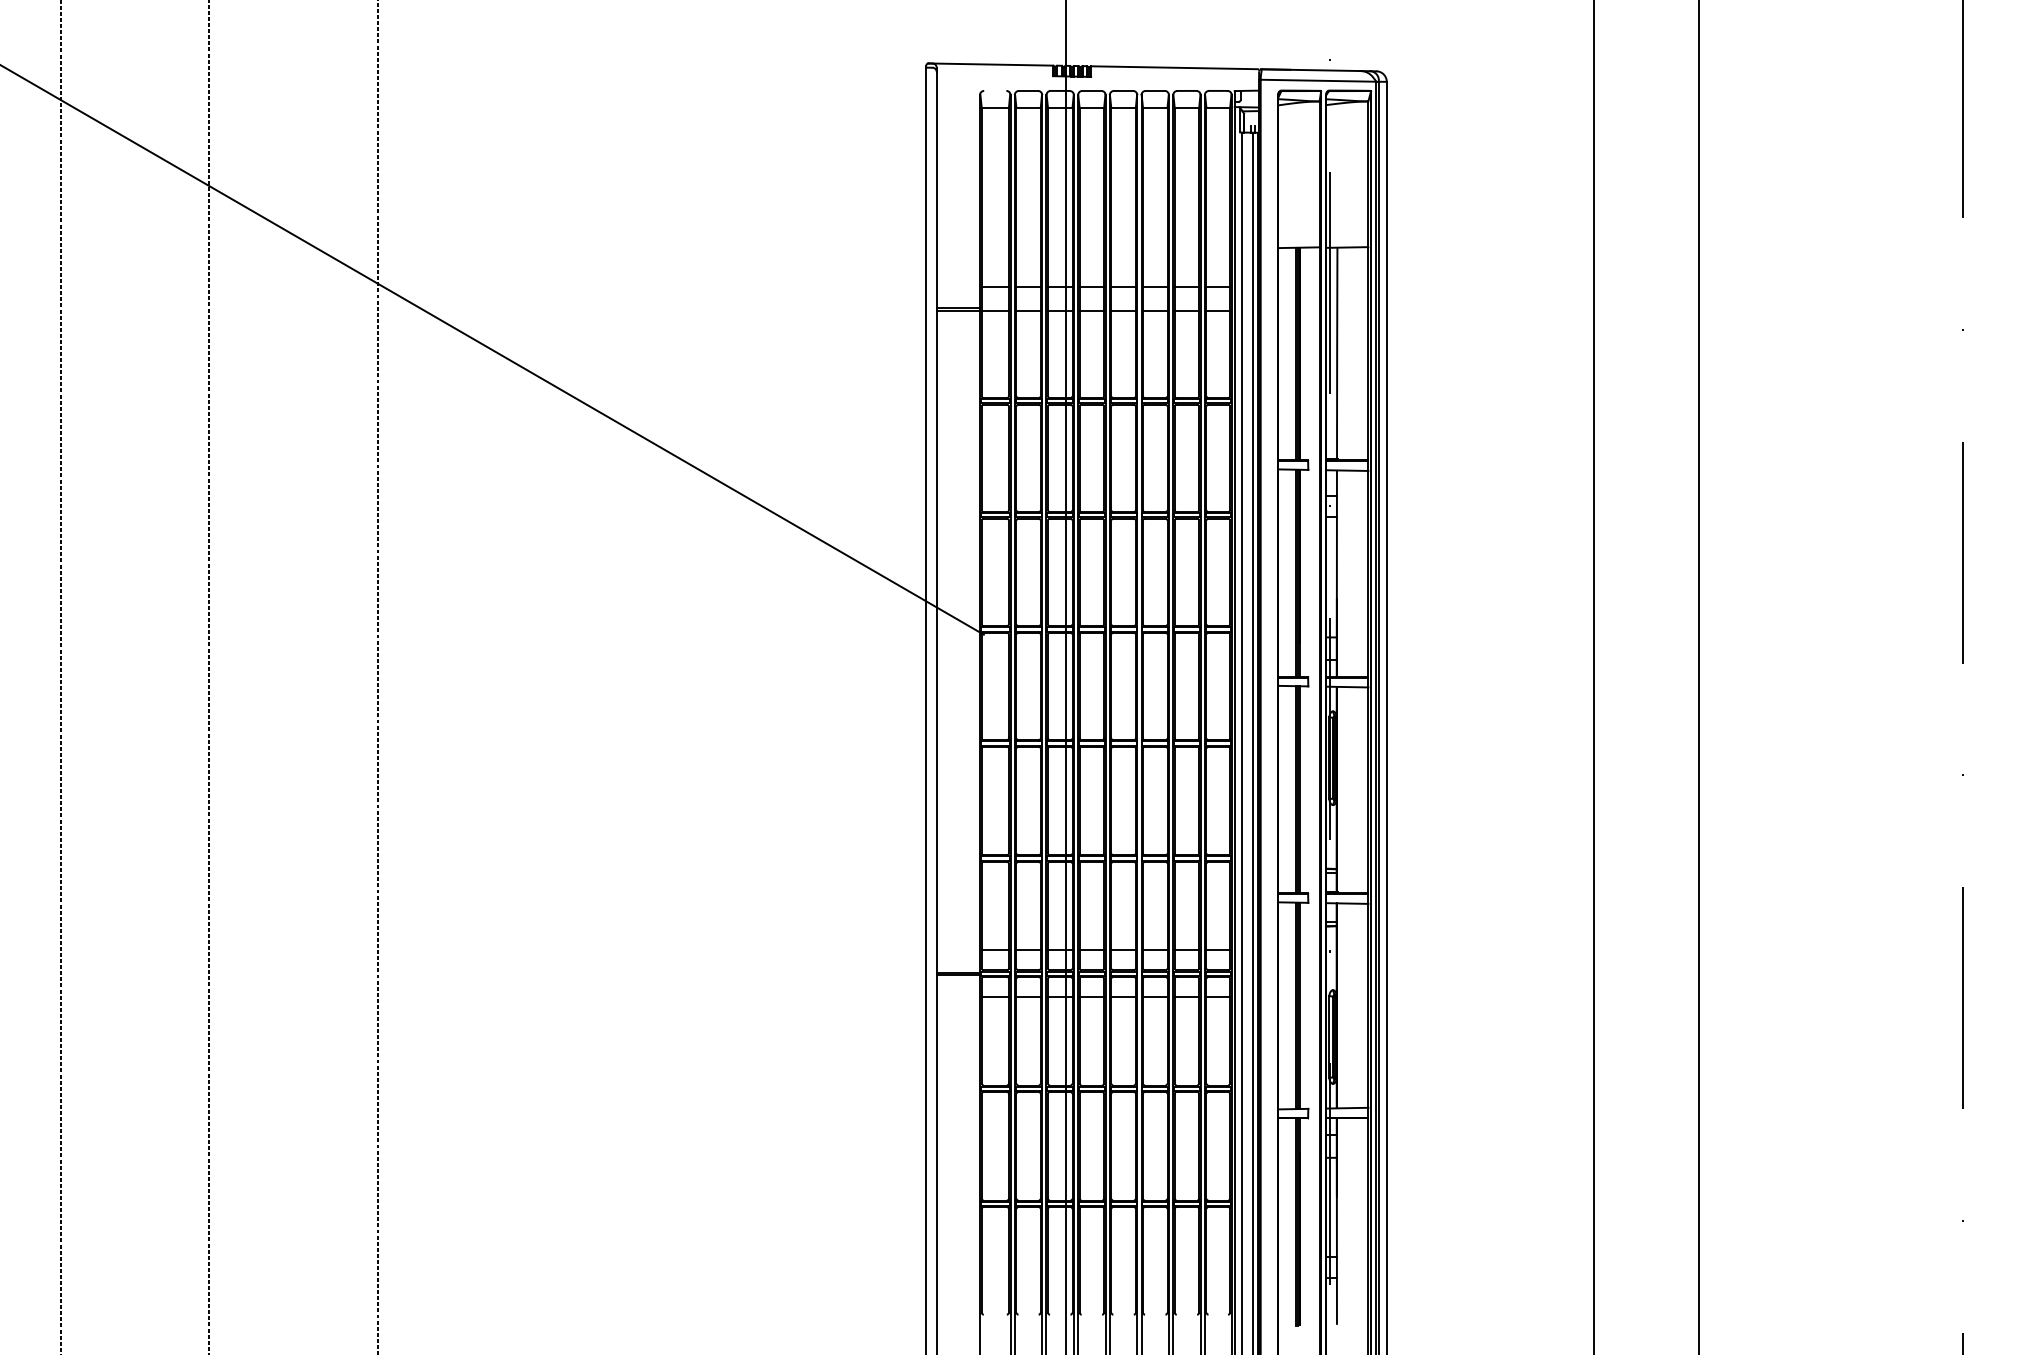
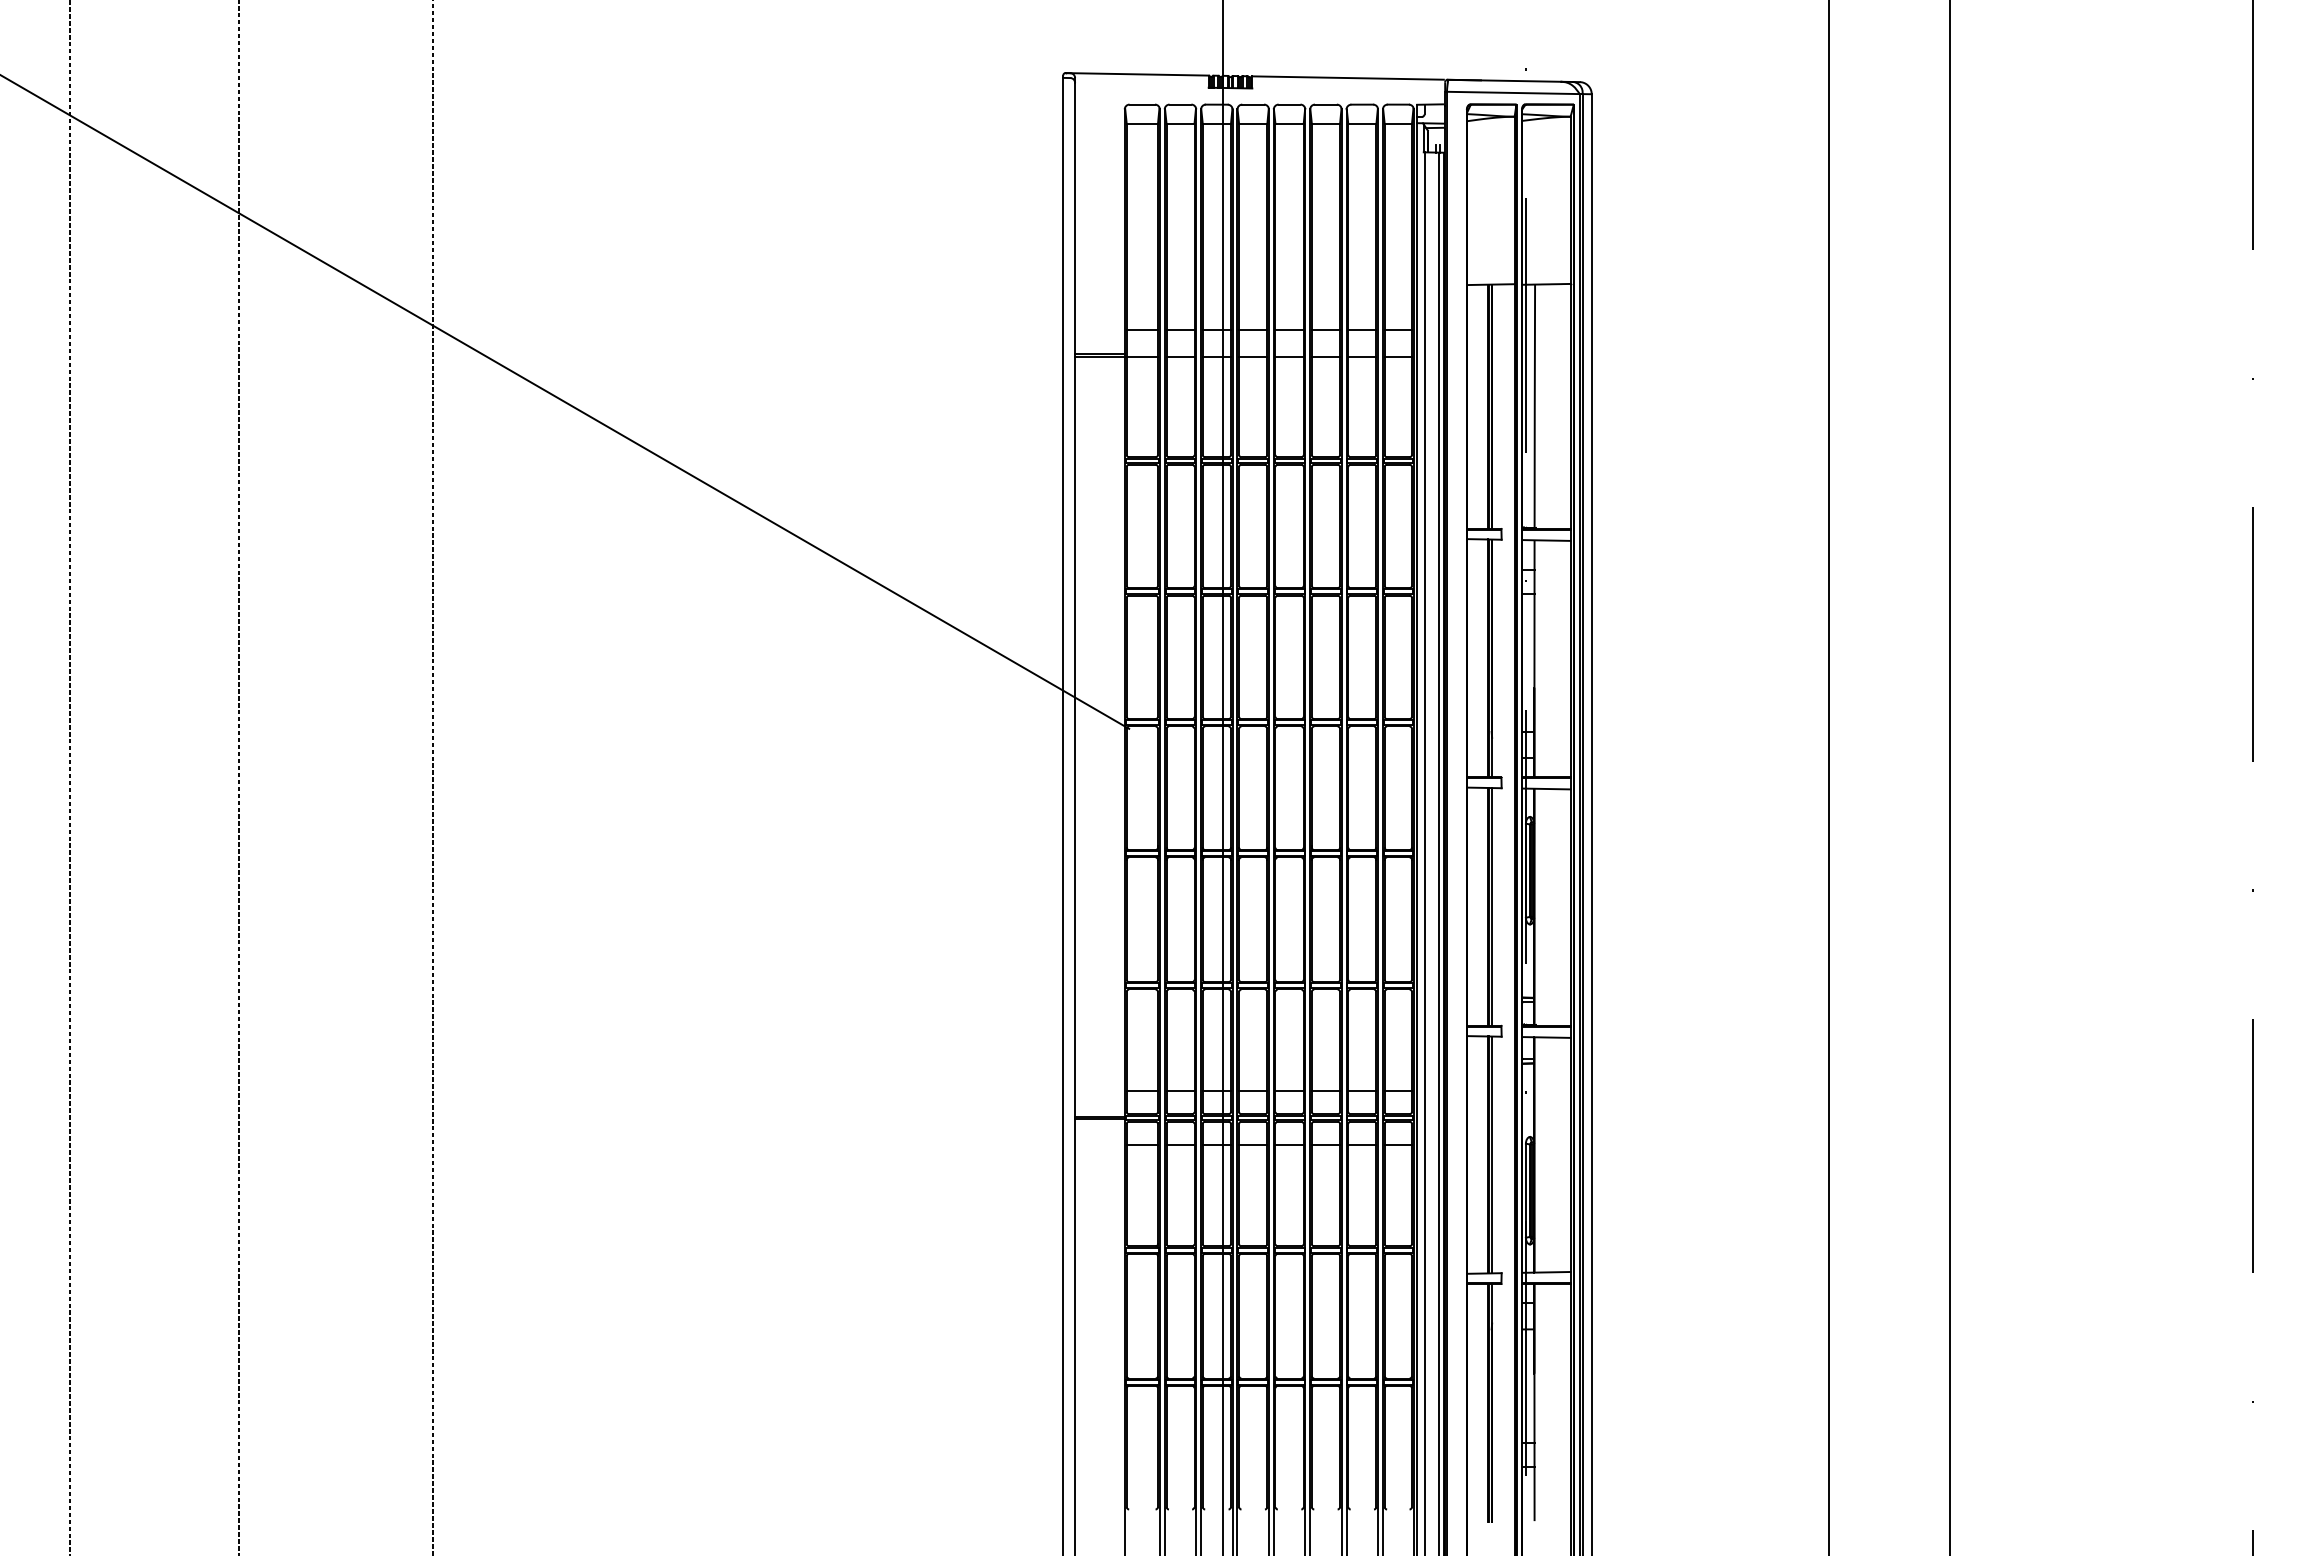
line: (995, 90) -> (1142, 104), added

